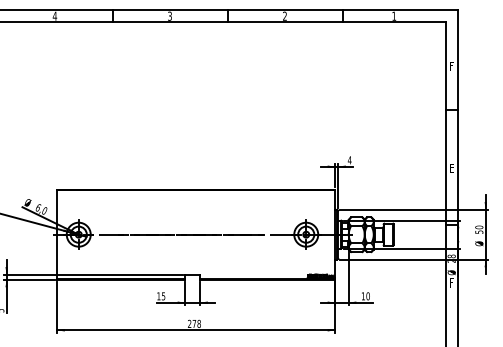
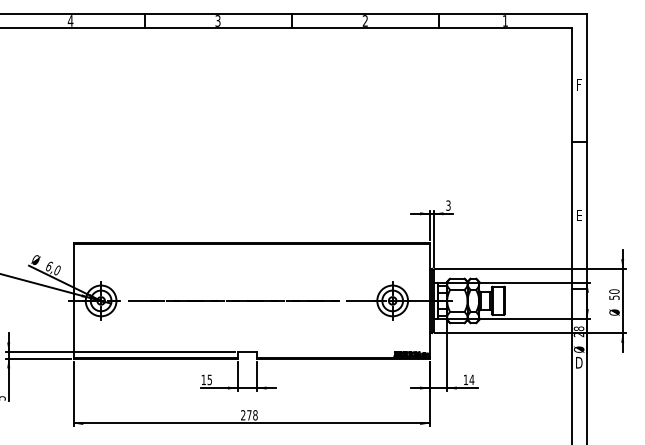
text: (349, 160) -> (448, 205), 4 -> 3
text: (452, 282) -> (579, 362), F -> D
text: (367, 296) -> (471, 379), 10 -> 14

